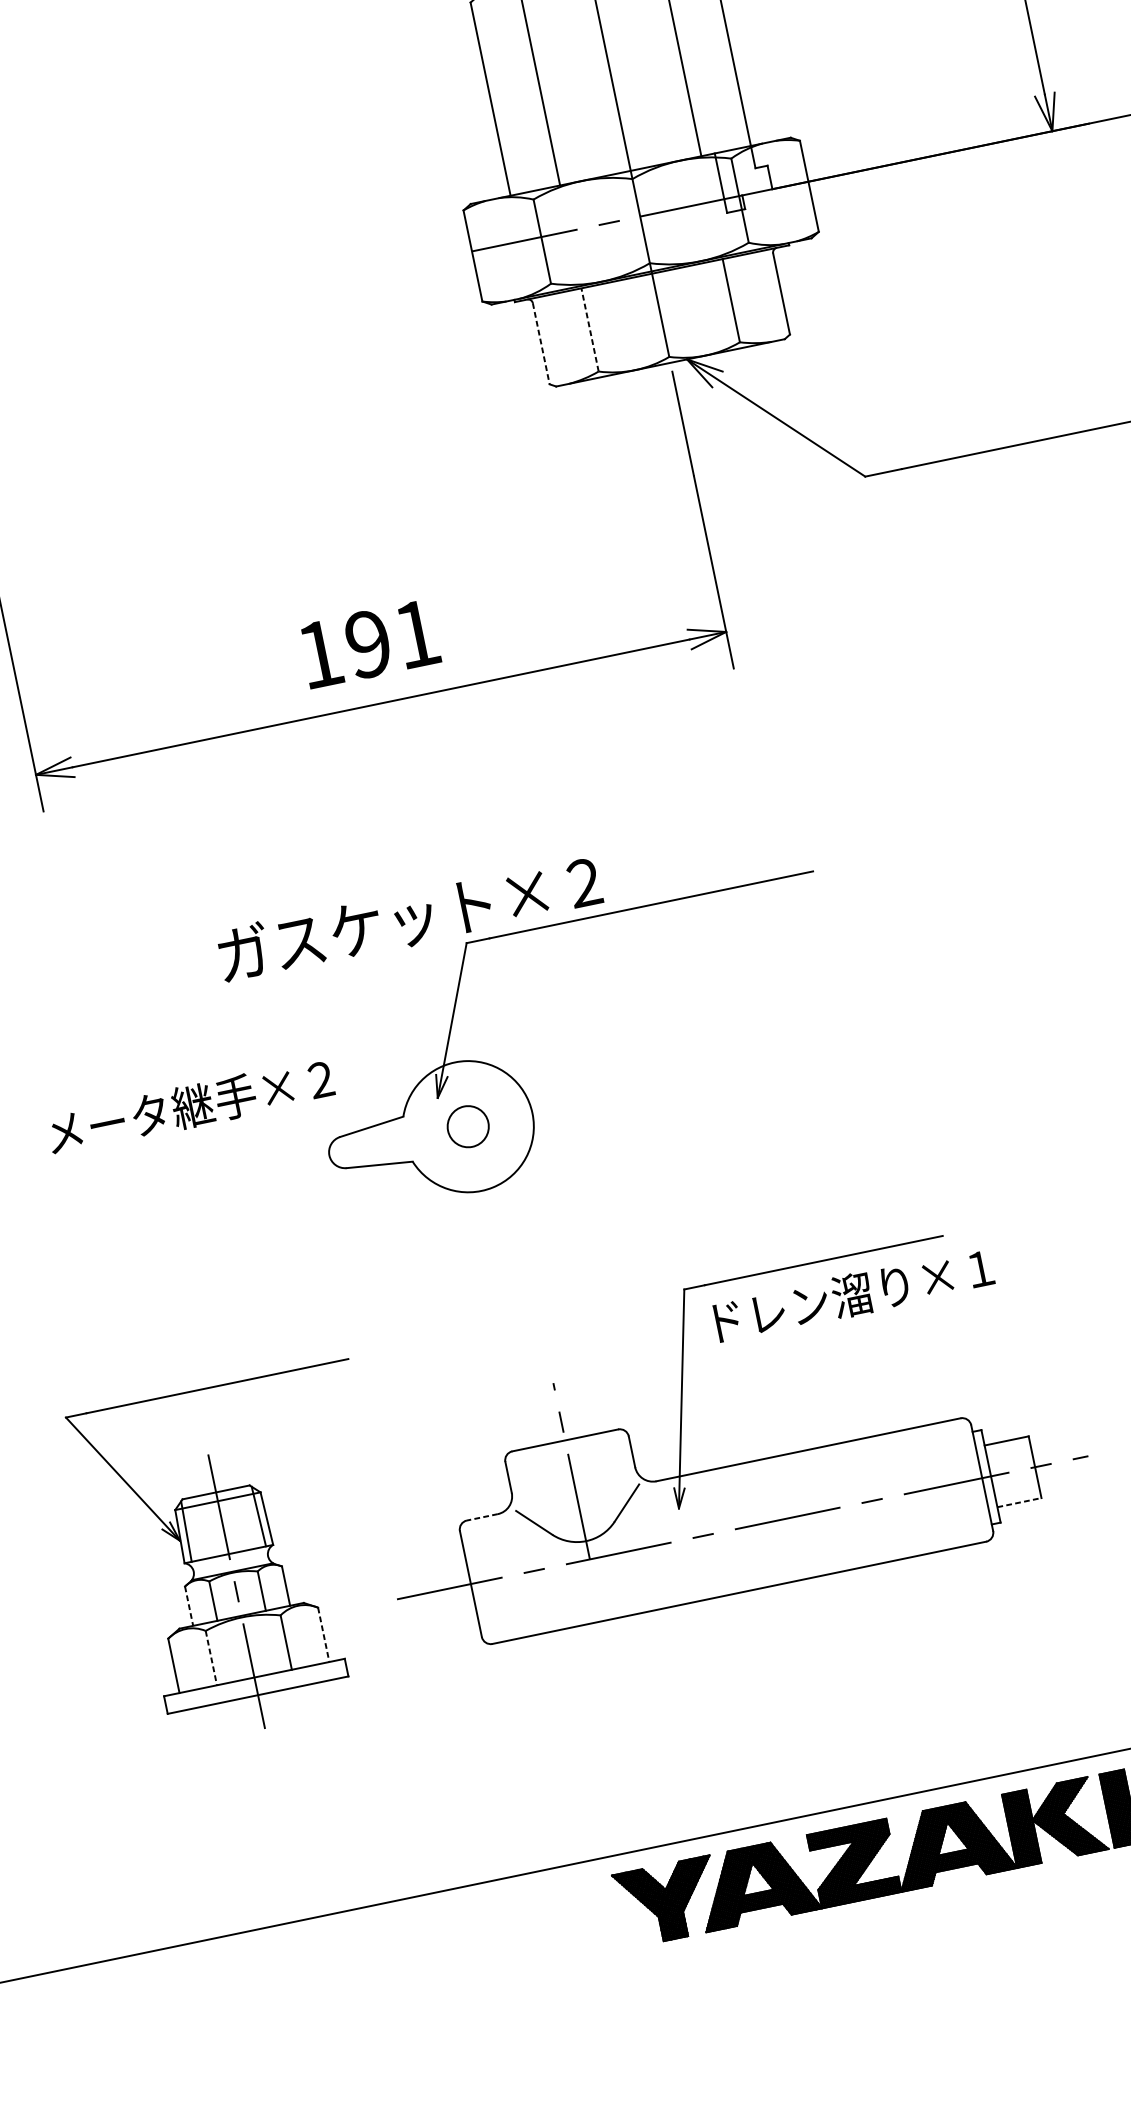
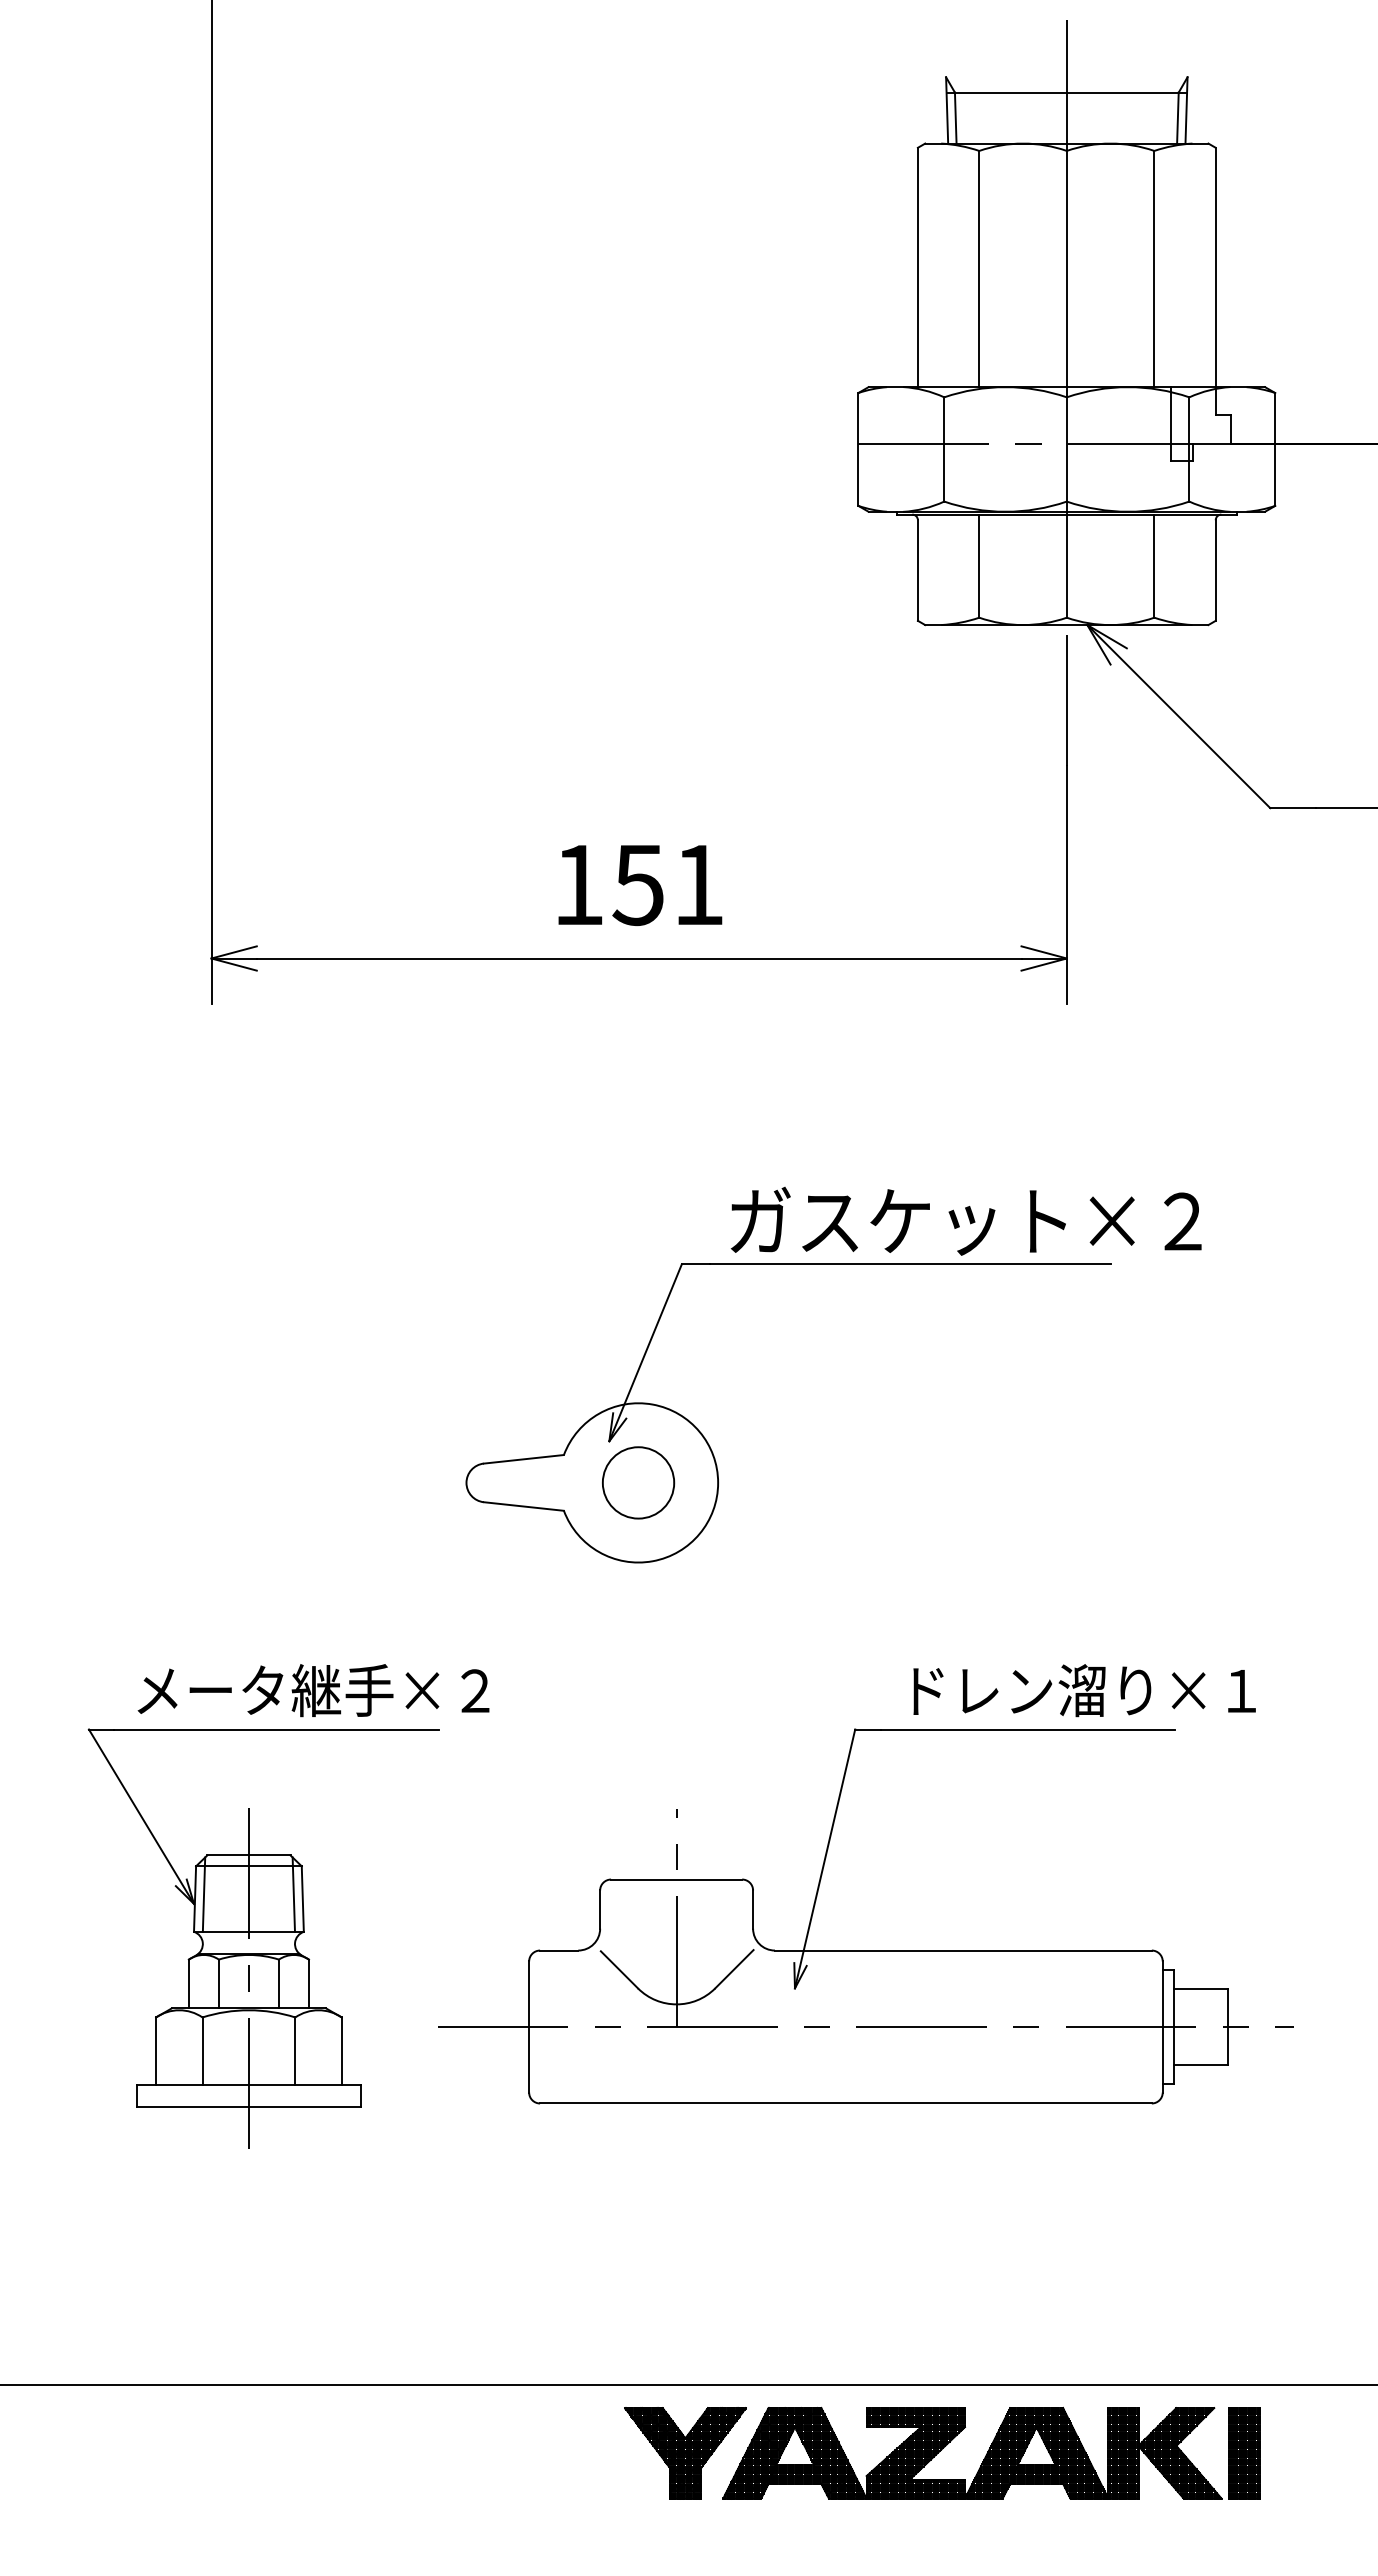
line: (590, 330) -> (979, 566), dashed -> solid
line: (541, 344) -> (917, 571), dashed -> solid
text: (367, 644) -> (637, 885), 191 -> 151
text: (409, 918) -> (965, 1220), moved
text: (190, 1106) -> (313, 1690), moved
circle: (468, 1126) -> (638, 1482), size x1.43
text: (853, 1294) -> (1084, 1690), moved
line: (1019, 1502) -> (1201, 2065), dashed -> solid
line: (481, 1517) -> (558, 1950), dashed -> solid
line: (188, 1606) -> (188, 1984), dashed -> solid
line: (323, 1635) -> (341, 2051), dashed -> solid
line: (211, 1658) -> (202, 2051), dashed -> solid

